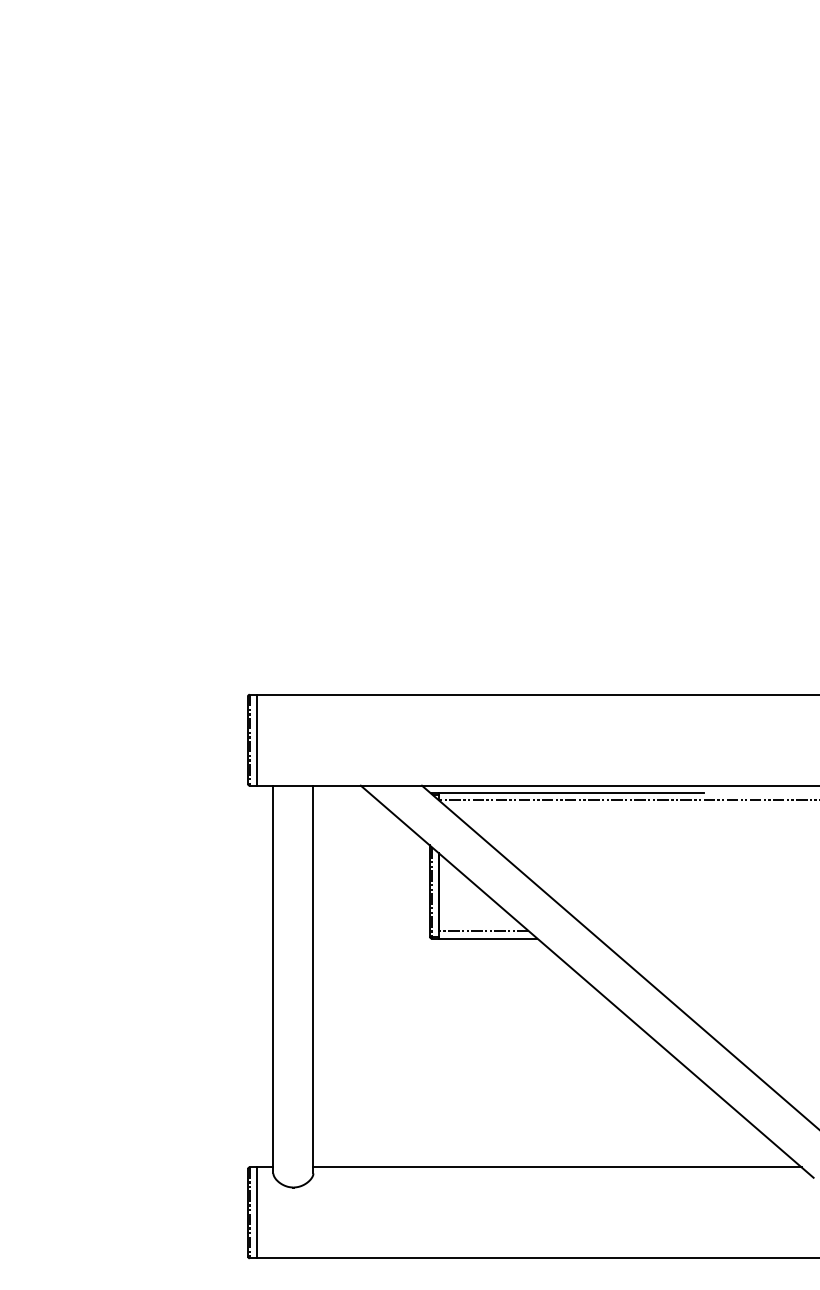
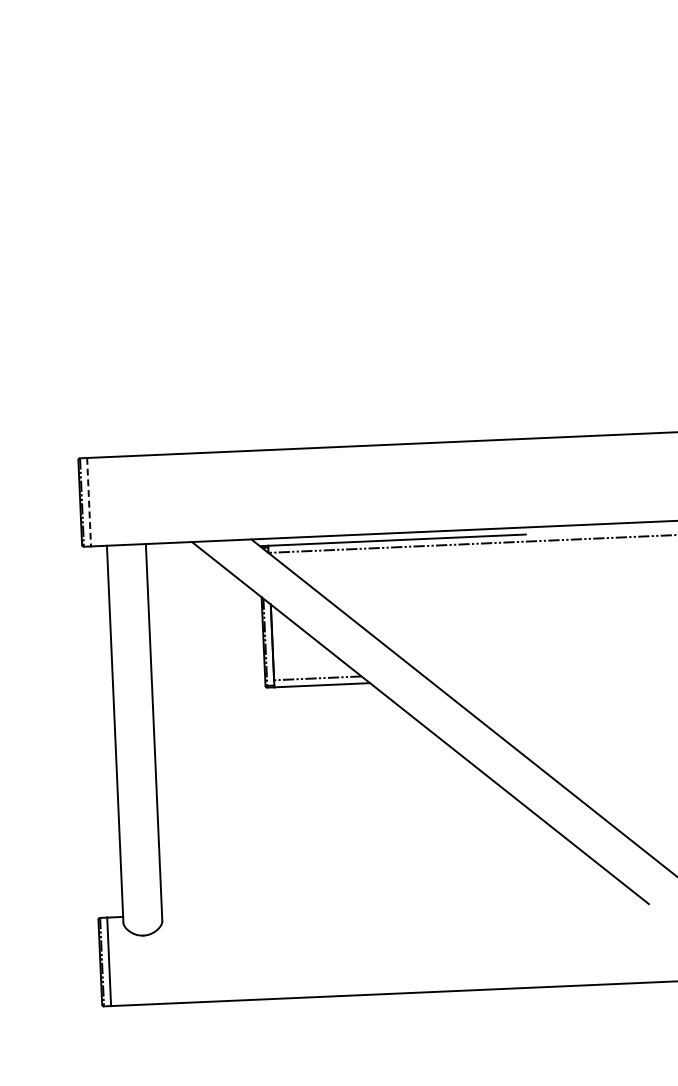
line: (257, 740) -> (89, 502), solid -> dashed
line: (557, 1167) -> (399, 904), removed

